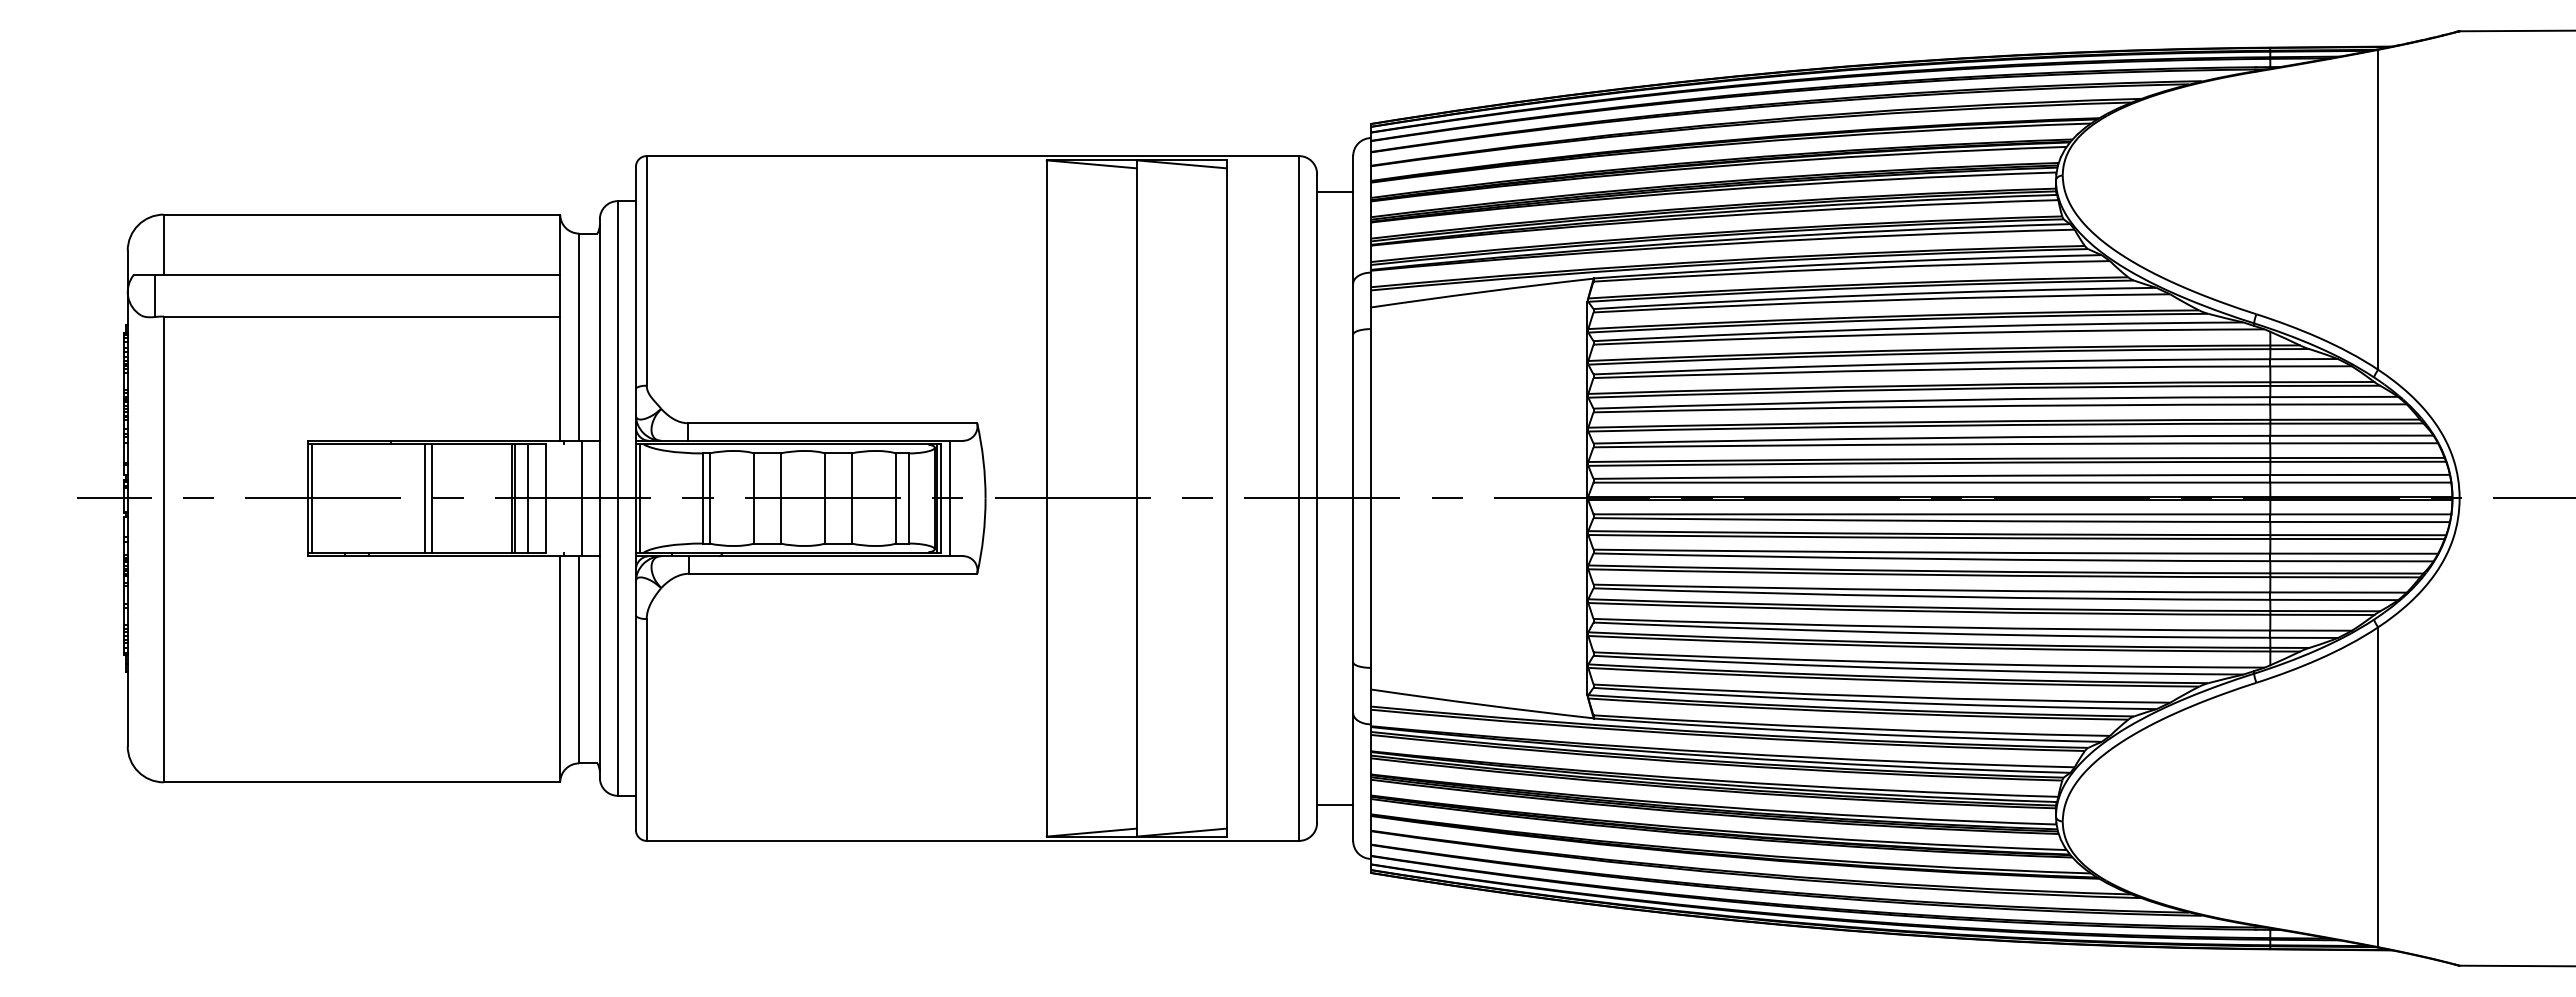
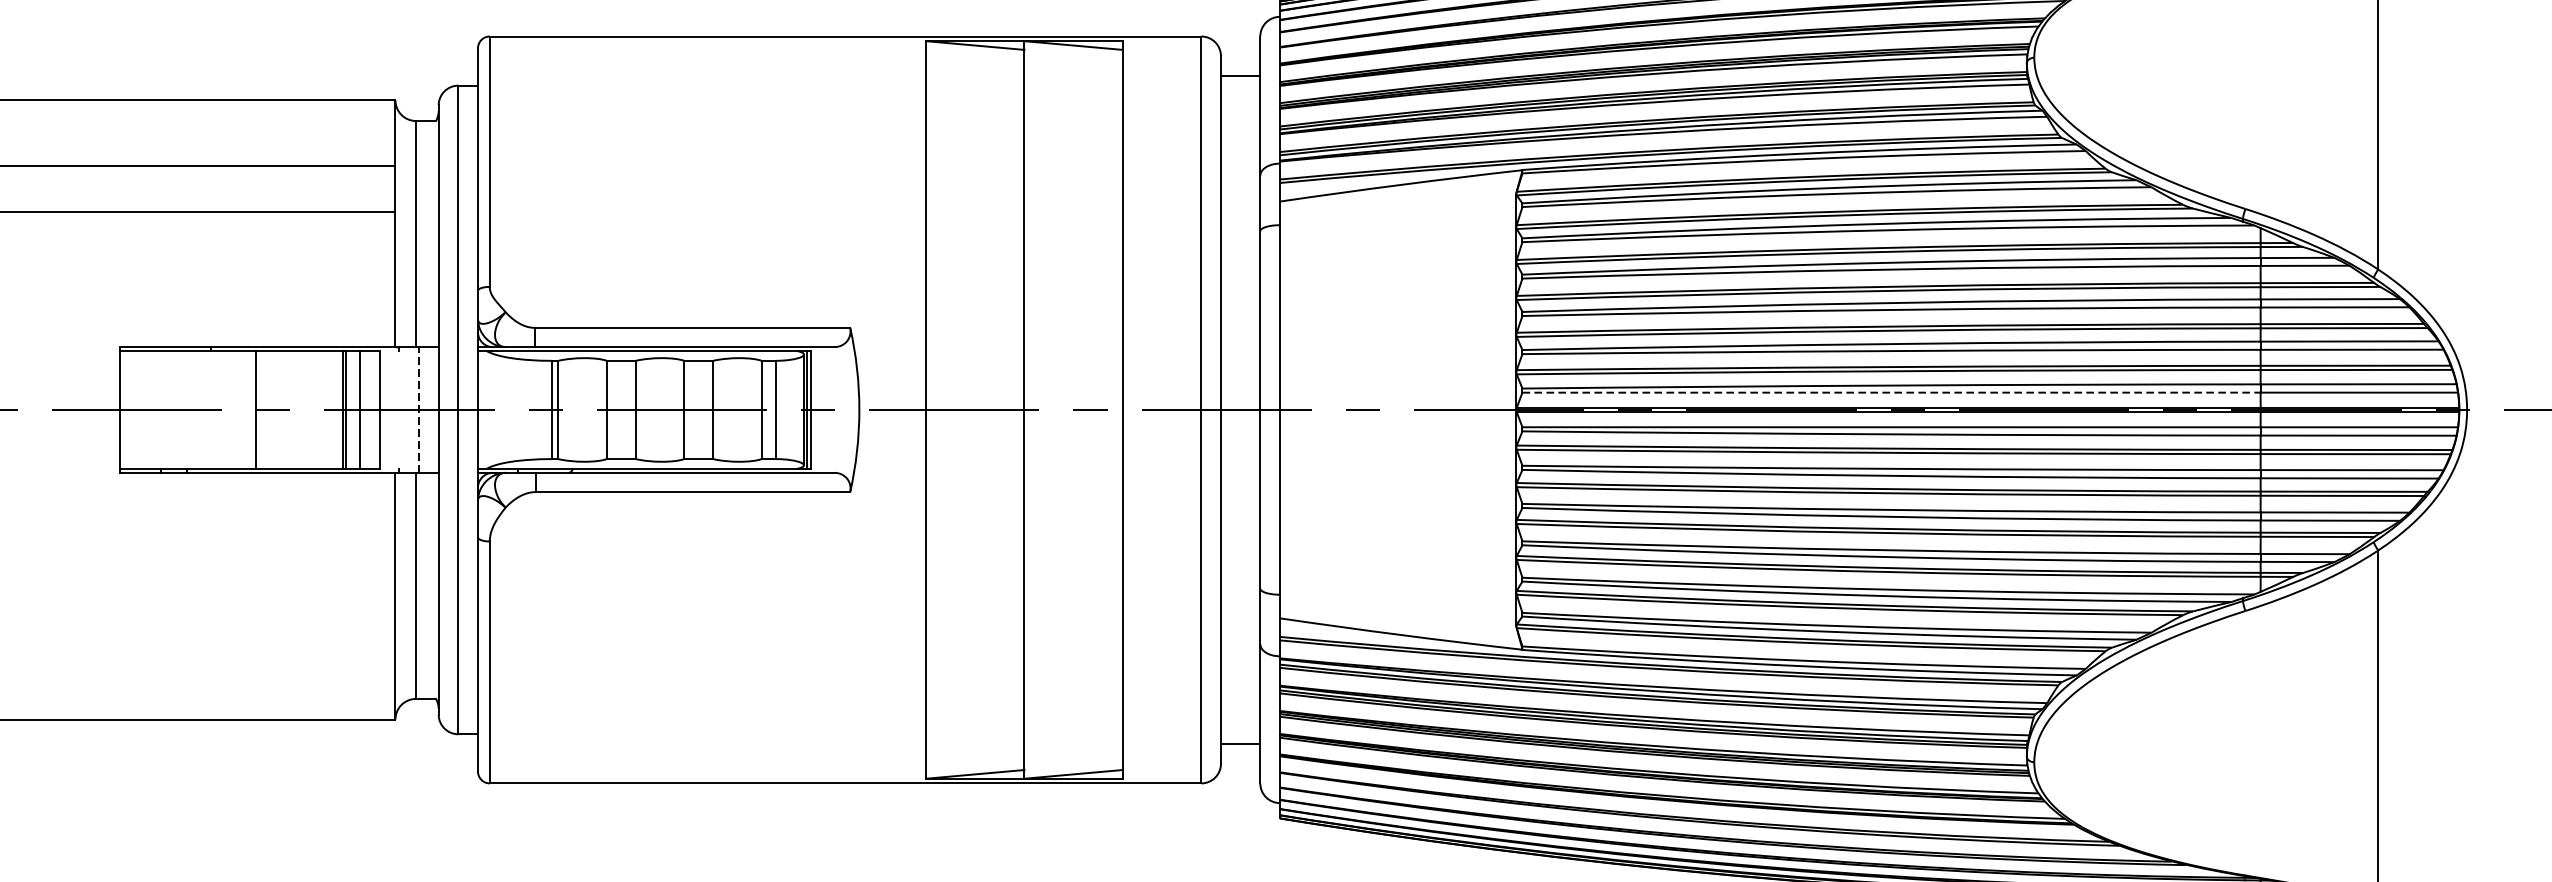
line: (1932, 482) -> (1892, 392), solid -> dashed
line: (311, 498) -> (124, 409), removed
line: (425, 498) -> (248, 409), removed
line: (581, 498) -> (418, 409), solid -> dashed
line: (639, 498) -> (481, 409), removed
line: (949, 498) -> (820, 409), removed

